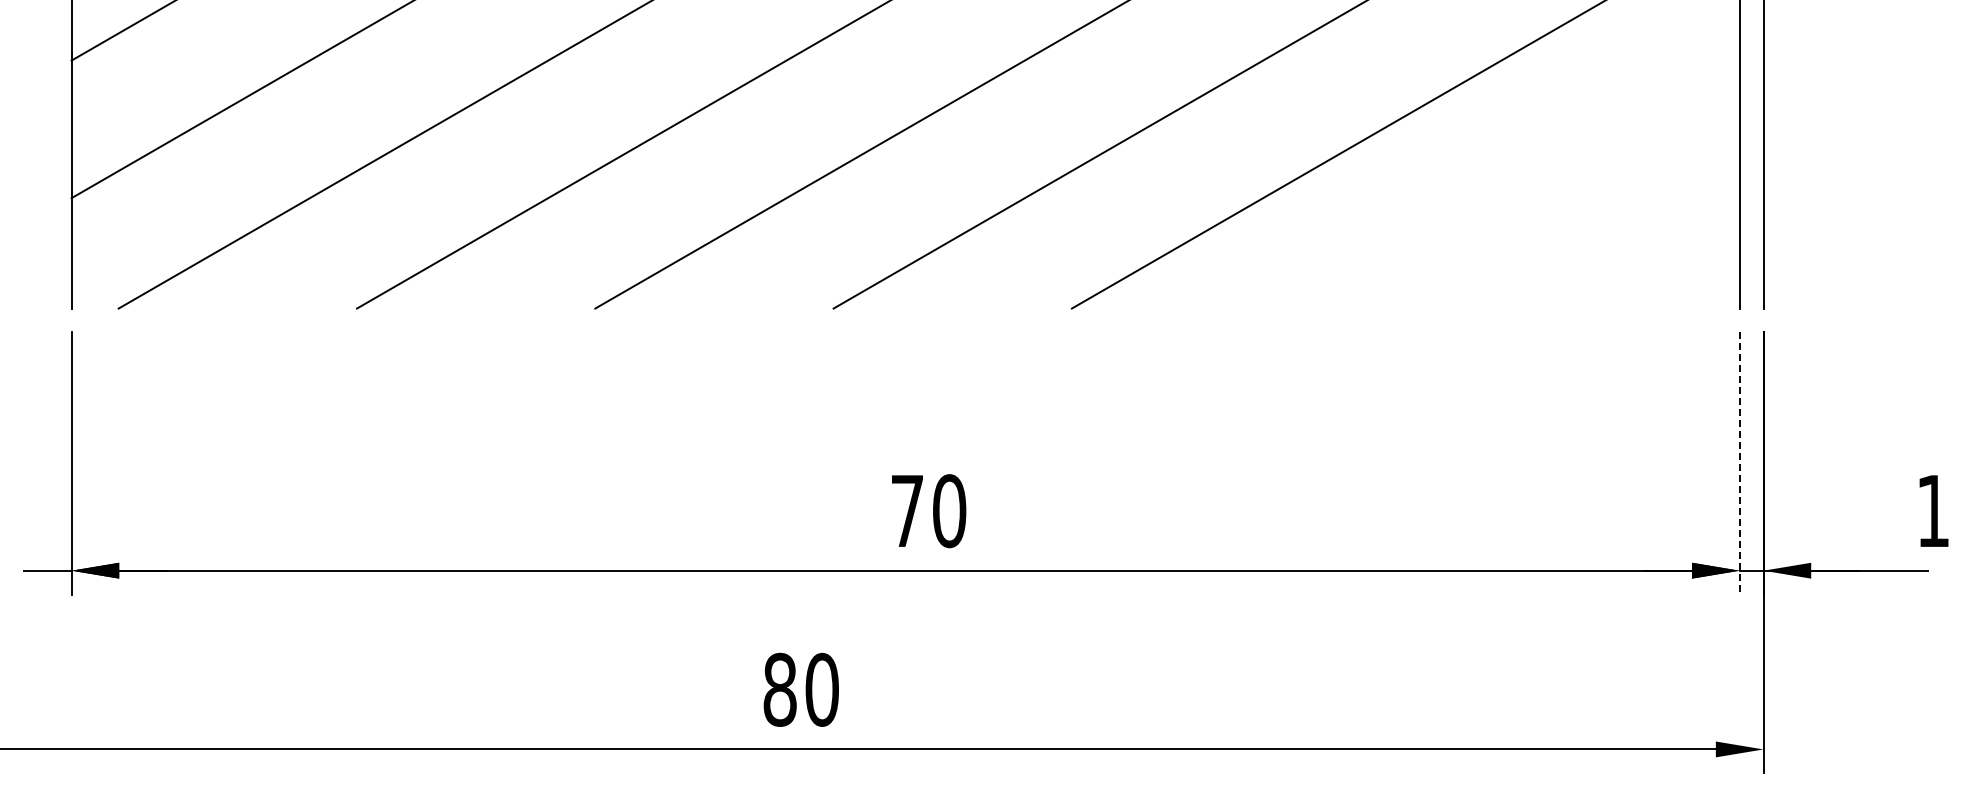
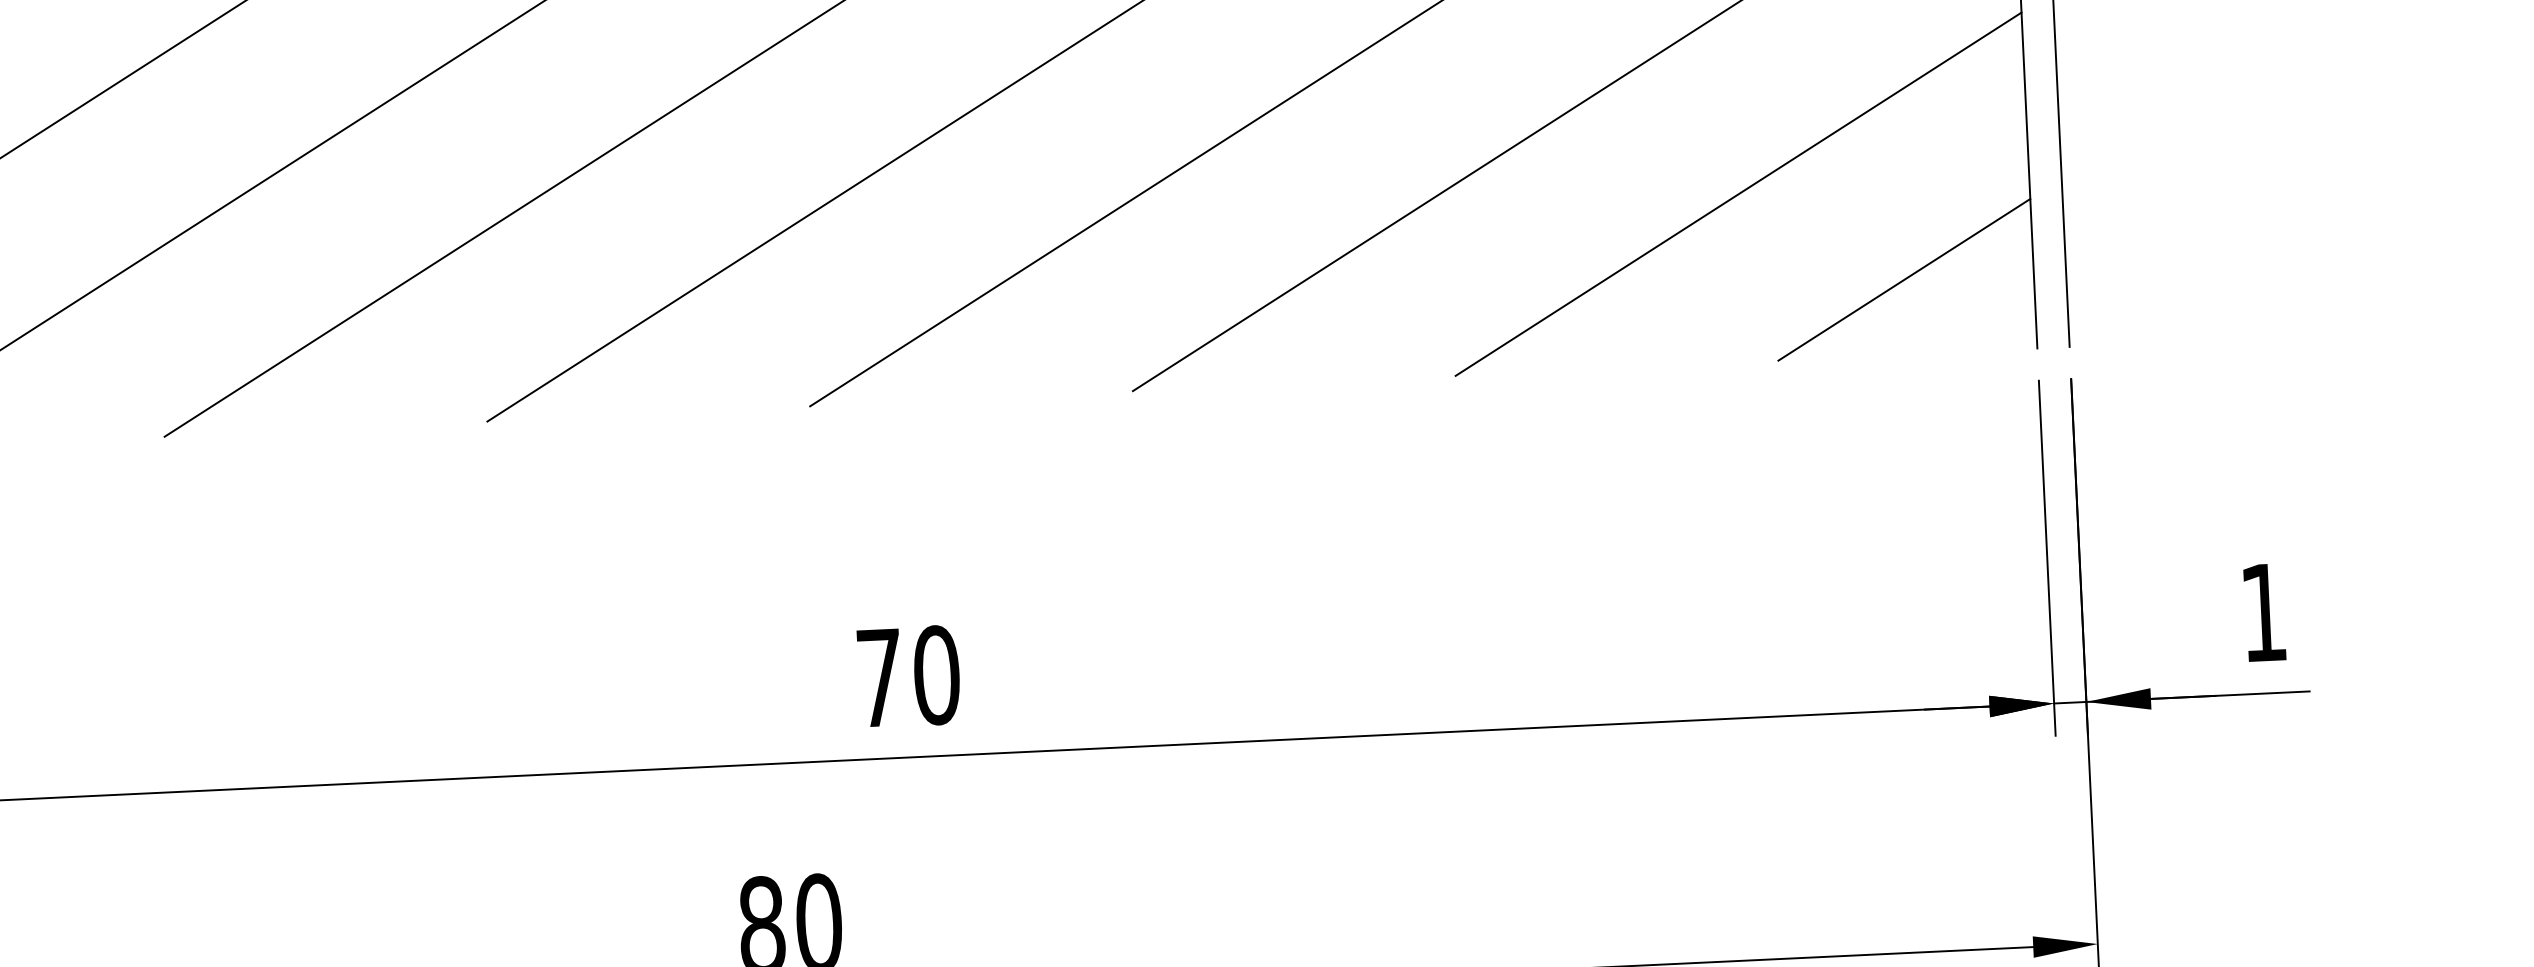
line: (1524, 184) -> (1737, 194), added
line: (1643, 253) -> (1903, 280), added
line: (1739, 463) -> (2047, 558), dashed -> solid
text: (1933, 510) -> (2264, 611), moved
text: (929, 511) -> (909, 677), moved

